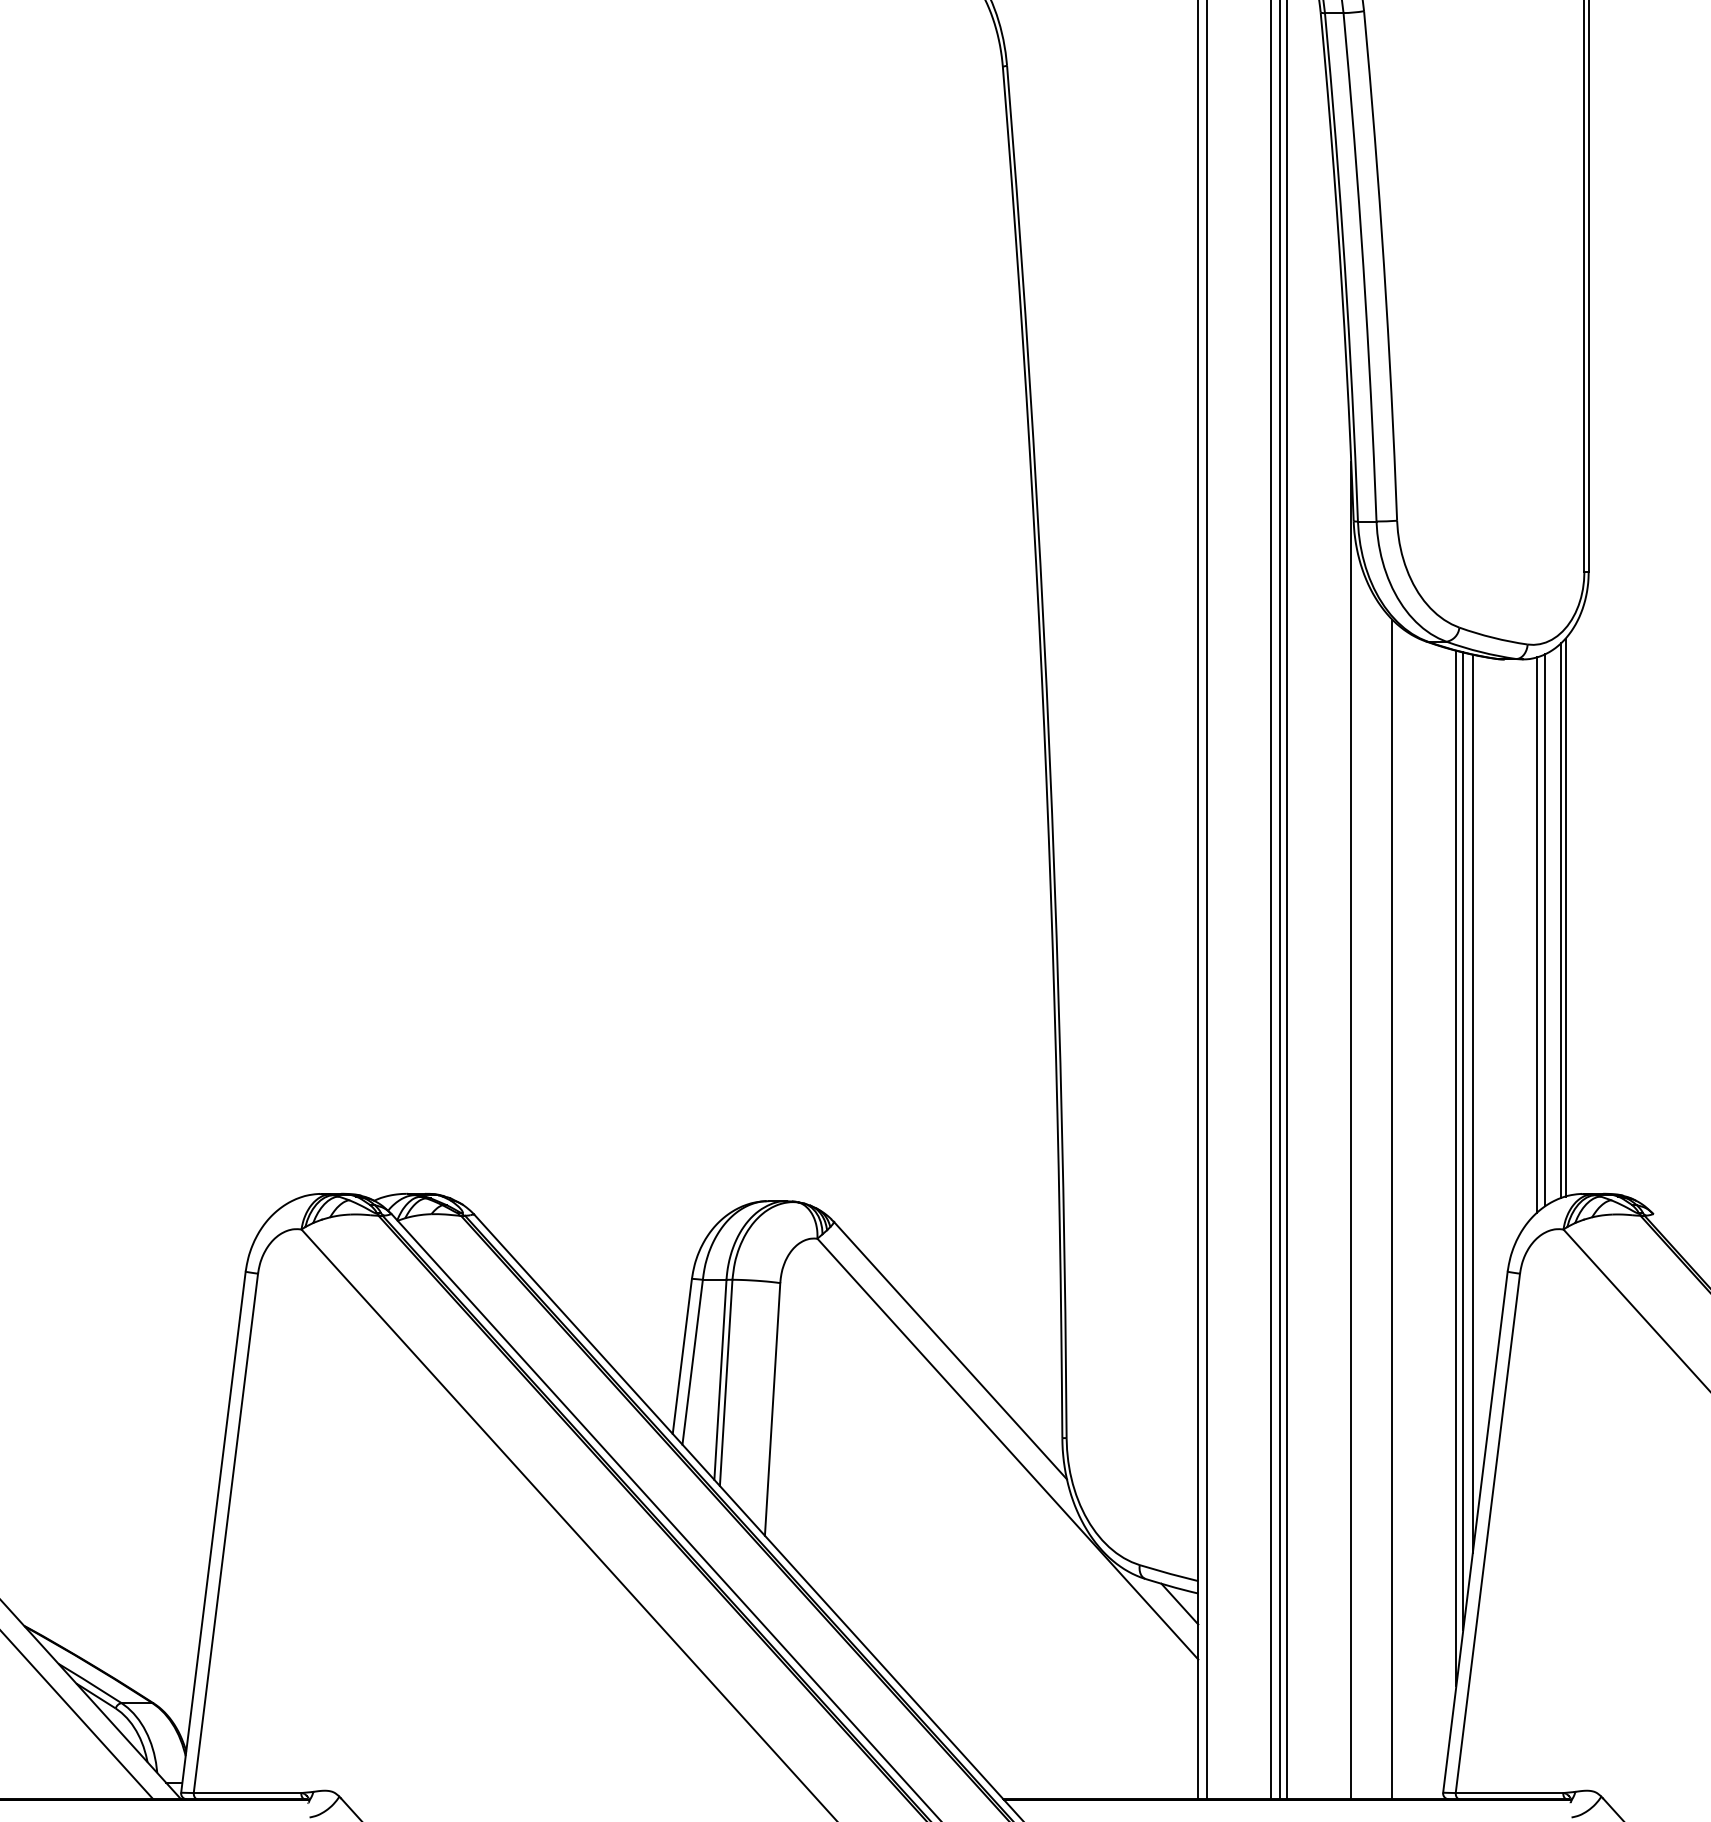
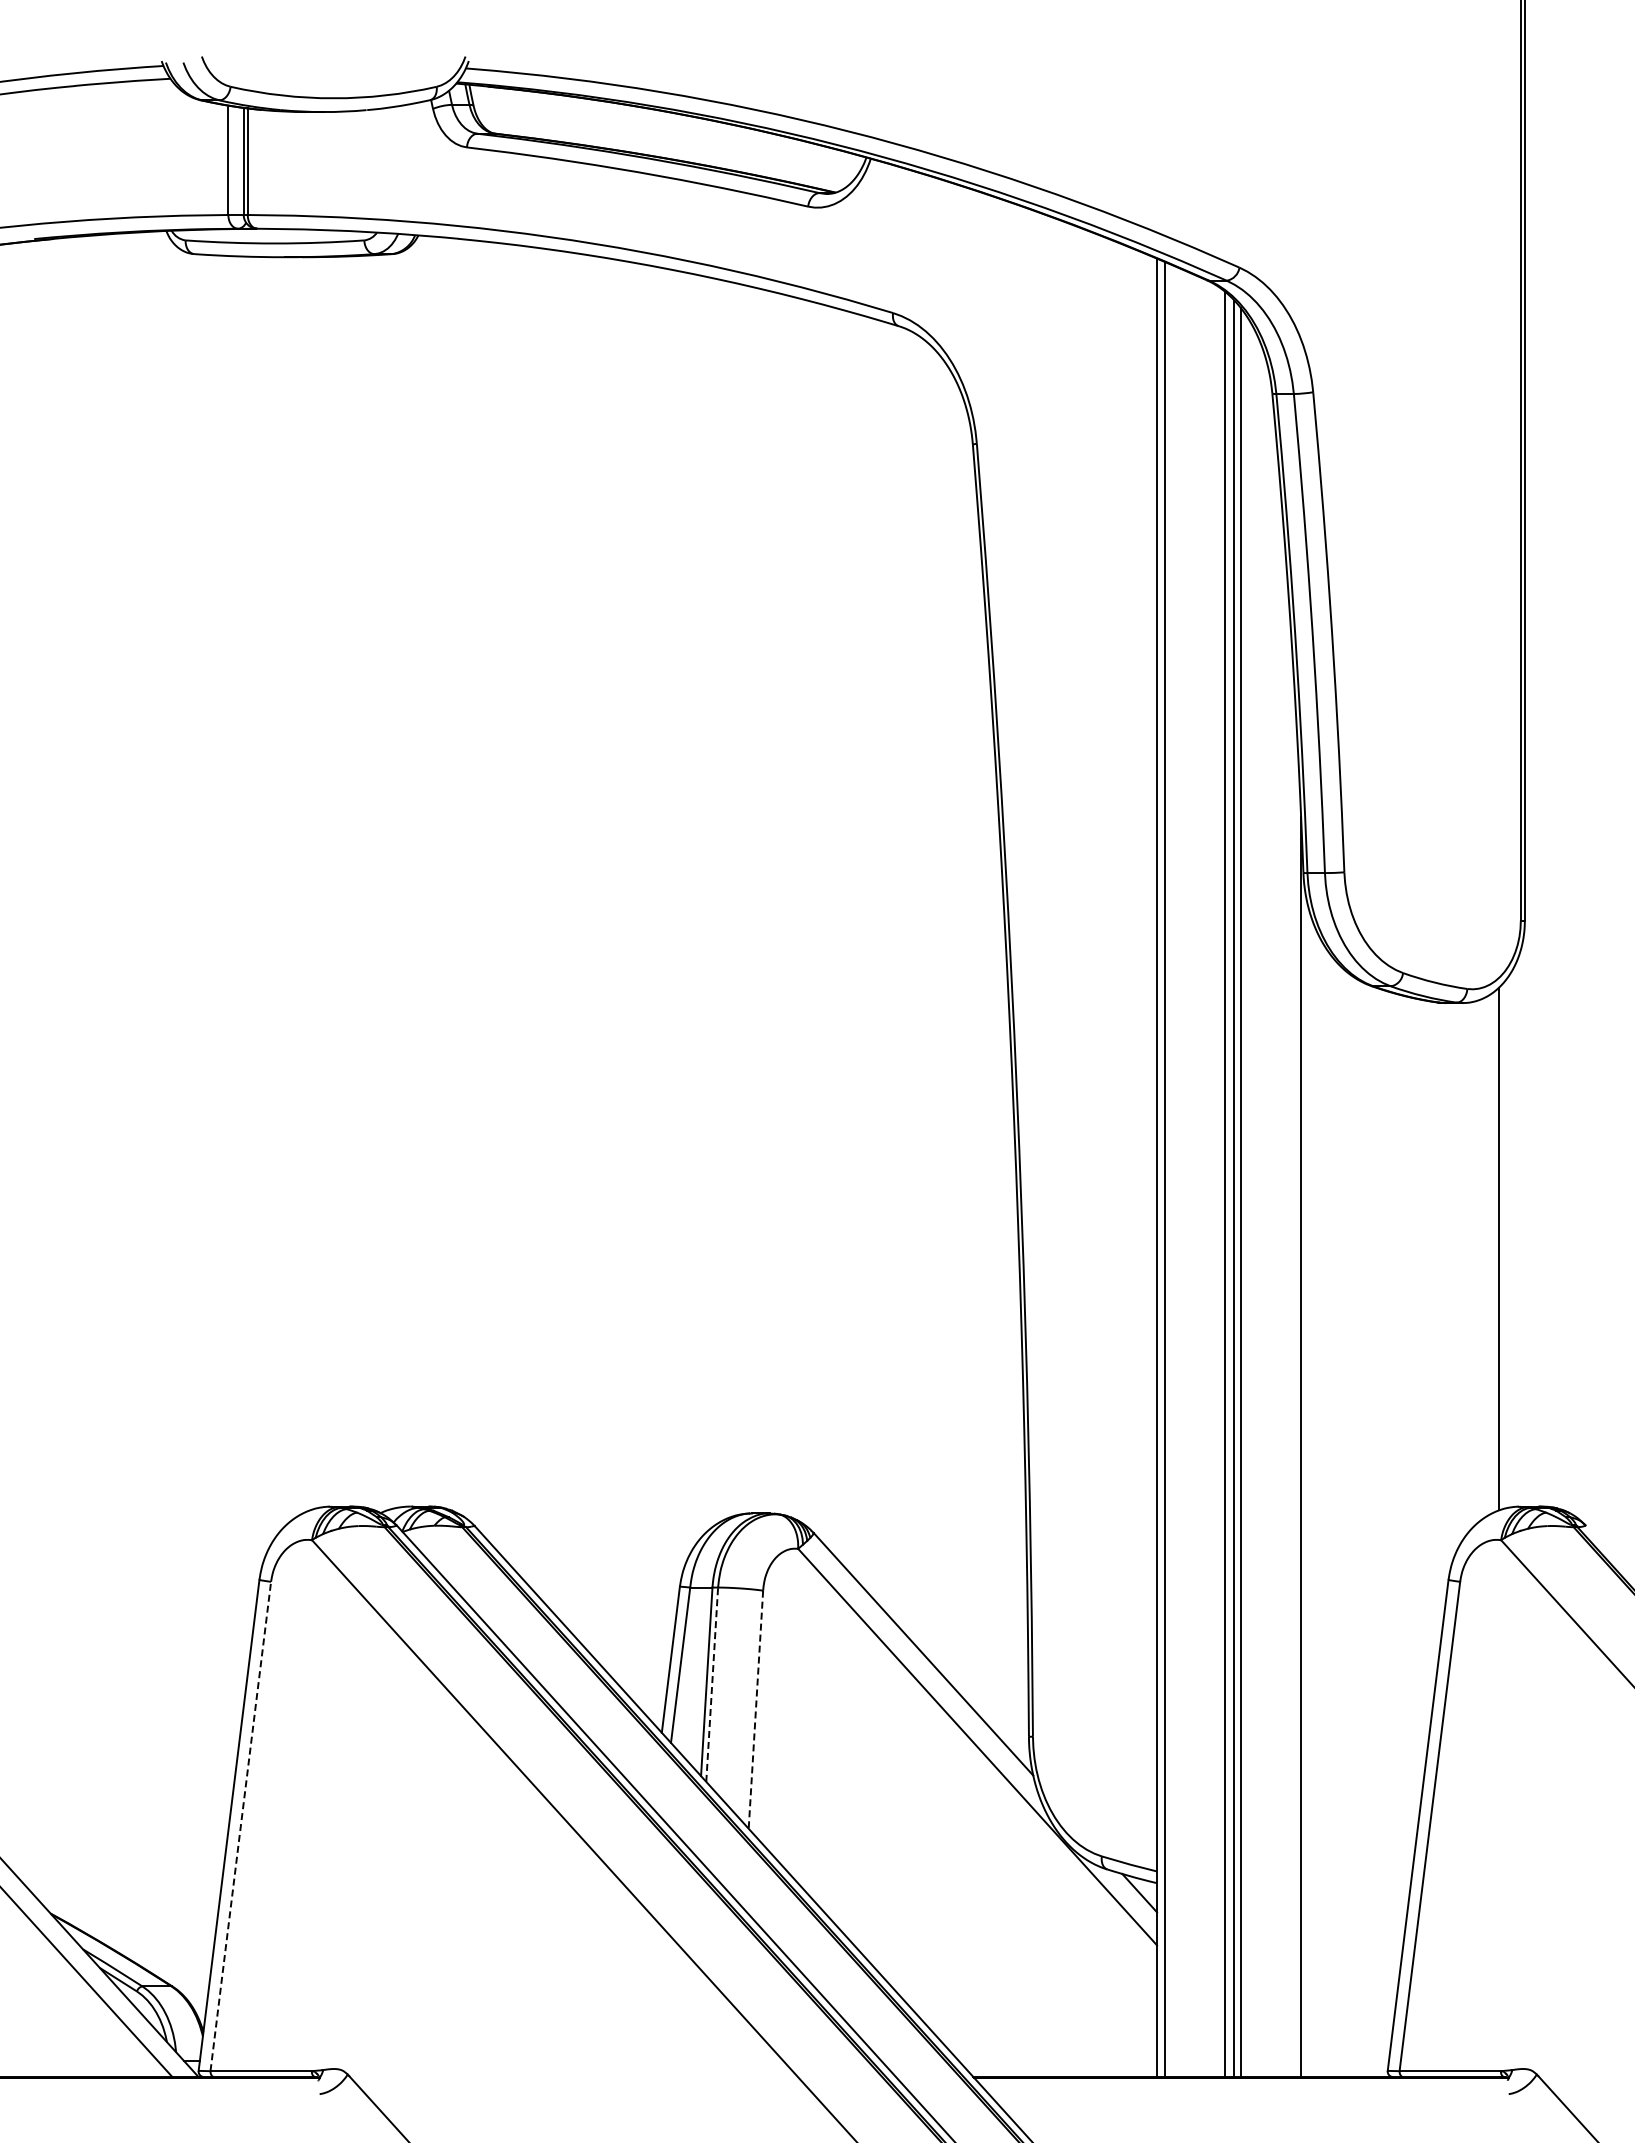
line: (1566, 917) -> (1503, 1246), removed
line: (1545, 930) -> (1484, 1258), removed
line: (1536, 934) -> (1475, 1262), removed
line: (1472, 1103) -> (1415, 1421), removed
line: (1463, 1140) -> (1406, 1456), removed
line: (1456, 1168) -> (1400, 1482), removed
line: (1391, 1209) -> (1339, 1521), removed
line: (726, 1382) -> (712, 1684), solid -> dashed
line: (772, 1410) -> (755, 1710), solid -> dashed
line: (225, 1533) -> (240, 1826), solid -> dashed

